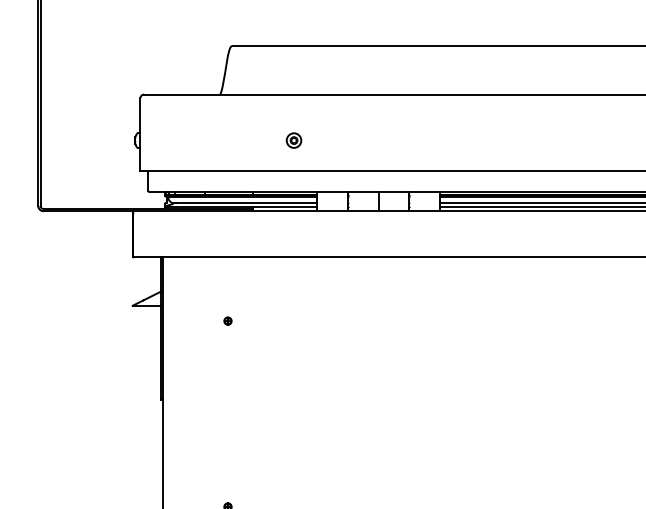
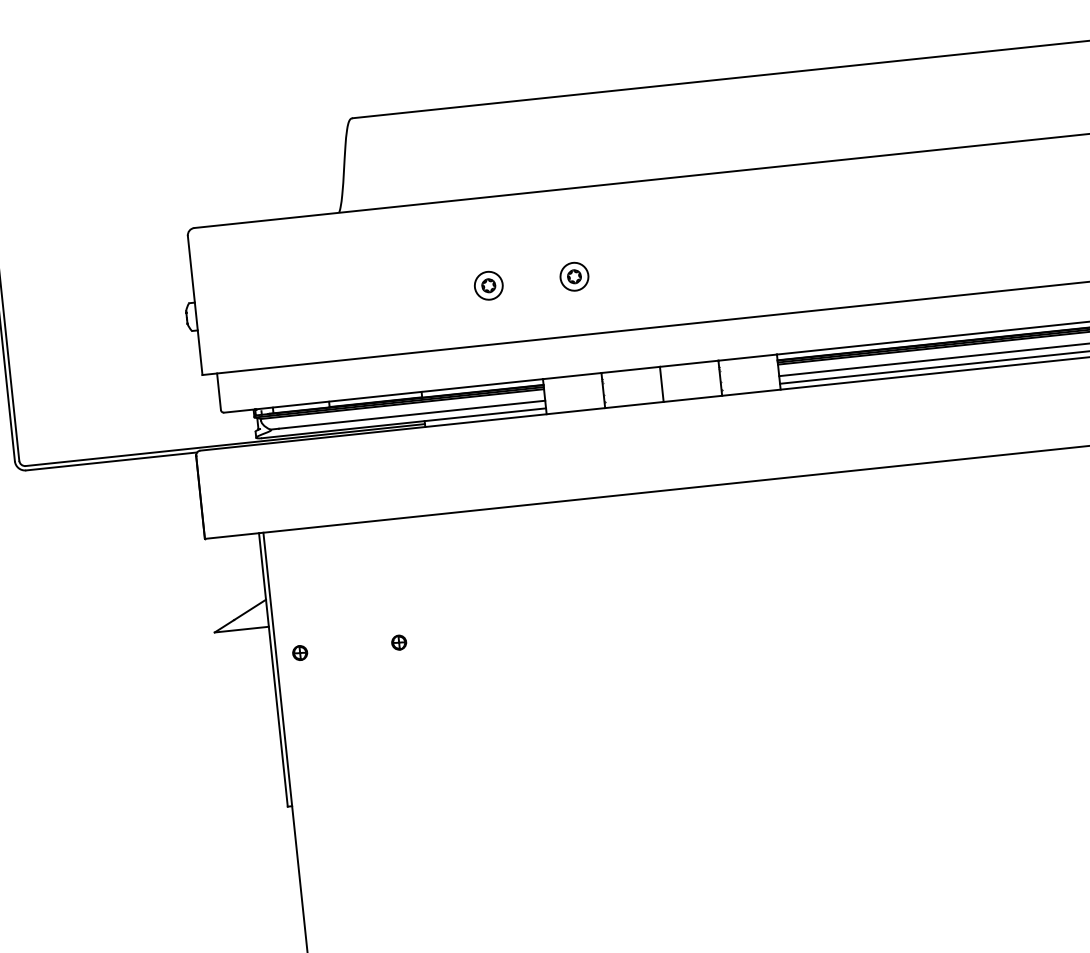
part: (338, 140) -> (573, 276), added
part: (175, 320) -> (299, 651), added

